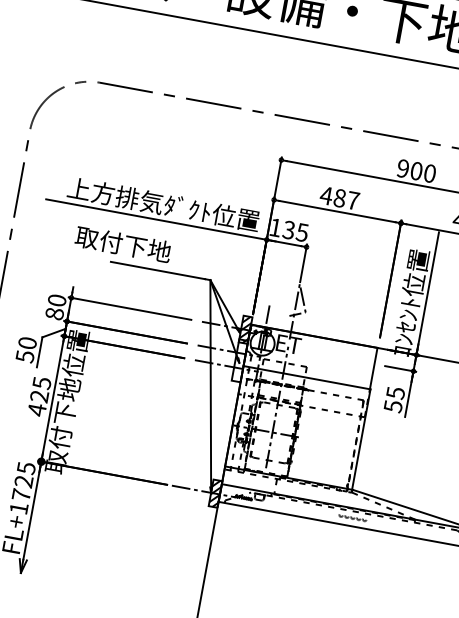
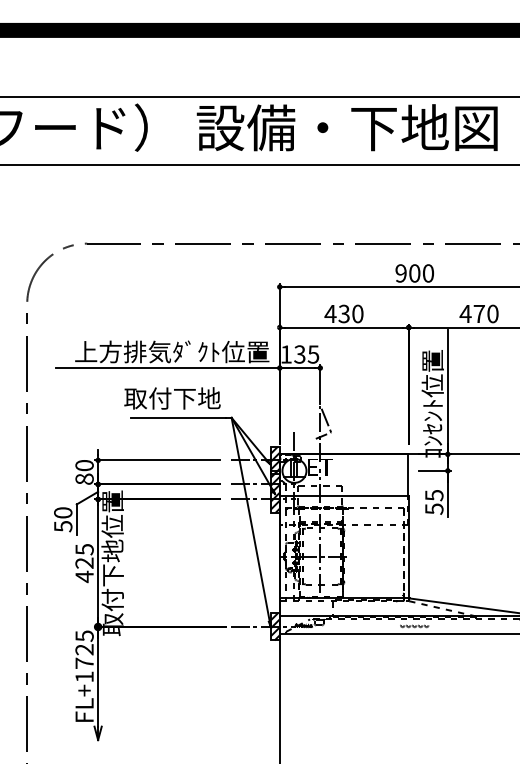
text: (346, 198) -> (350, 313), 487 -> 430
text: (123, 244) -> (172, 398), moved
hatch: (239, 360) -> (274, 491), added

